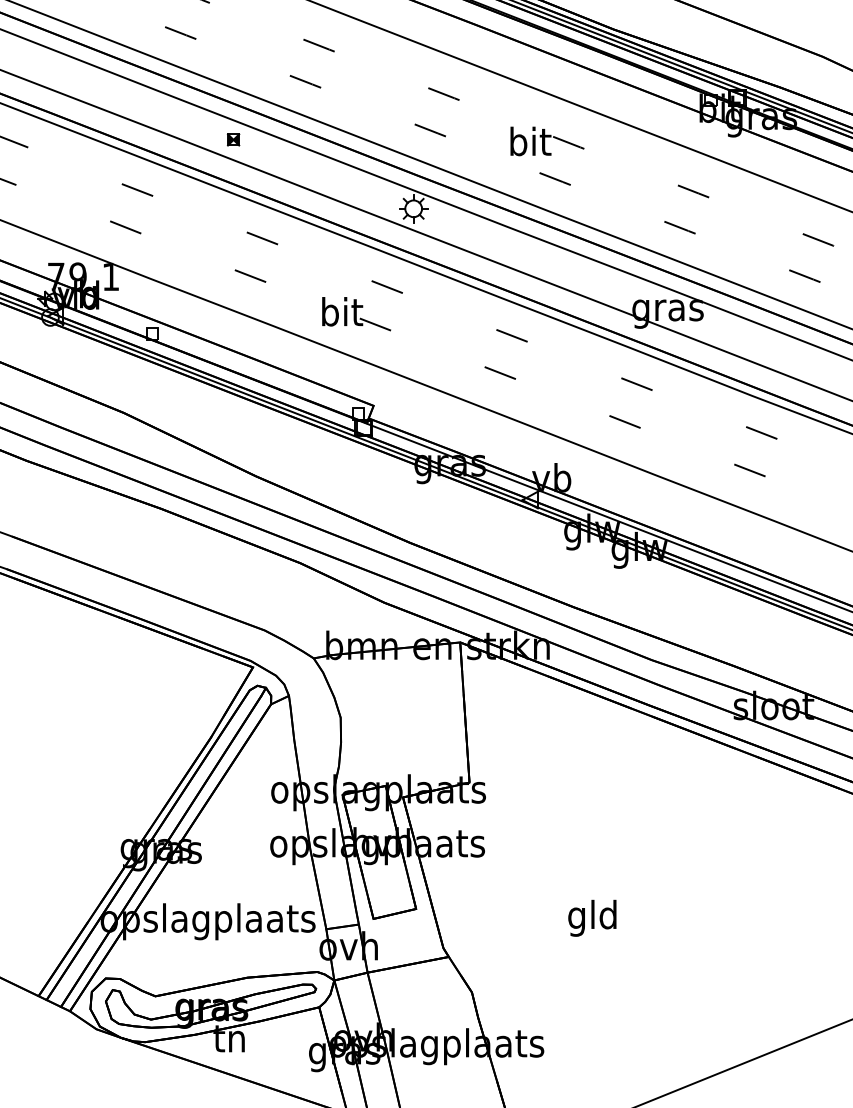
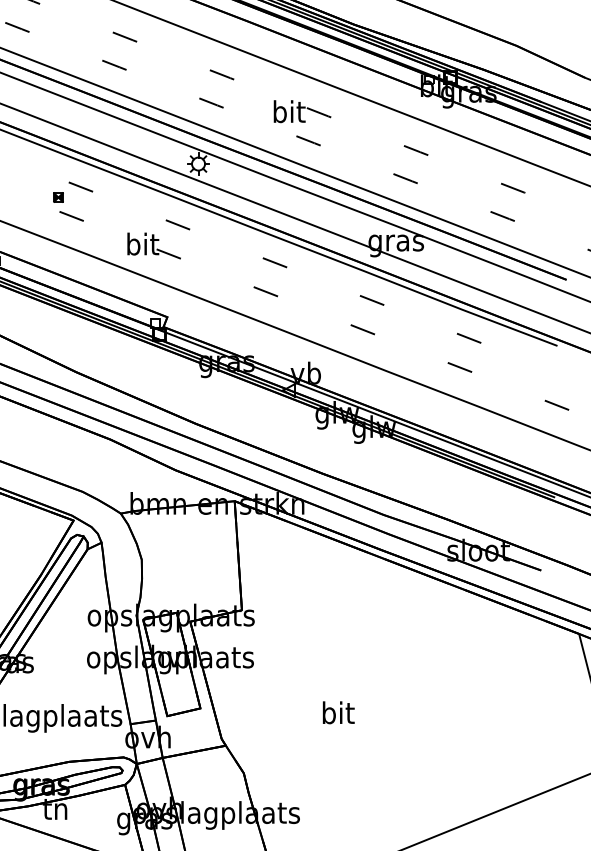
part: (233, 139) -> (58, 197), moved
text: (592, 917) -> (337, 715), gld -> bit

